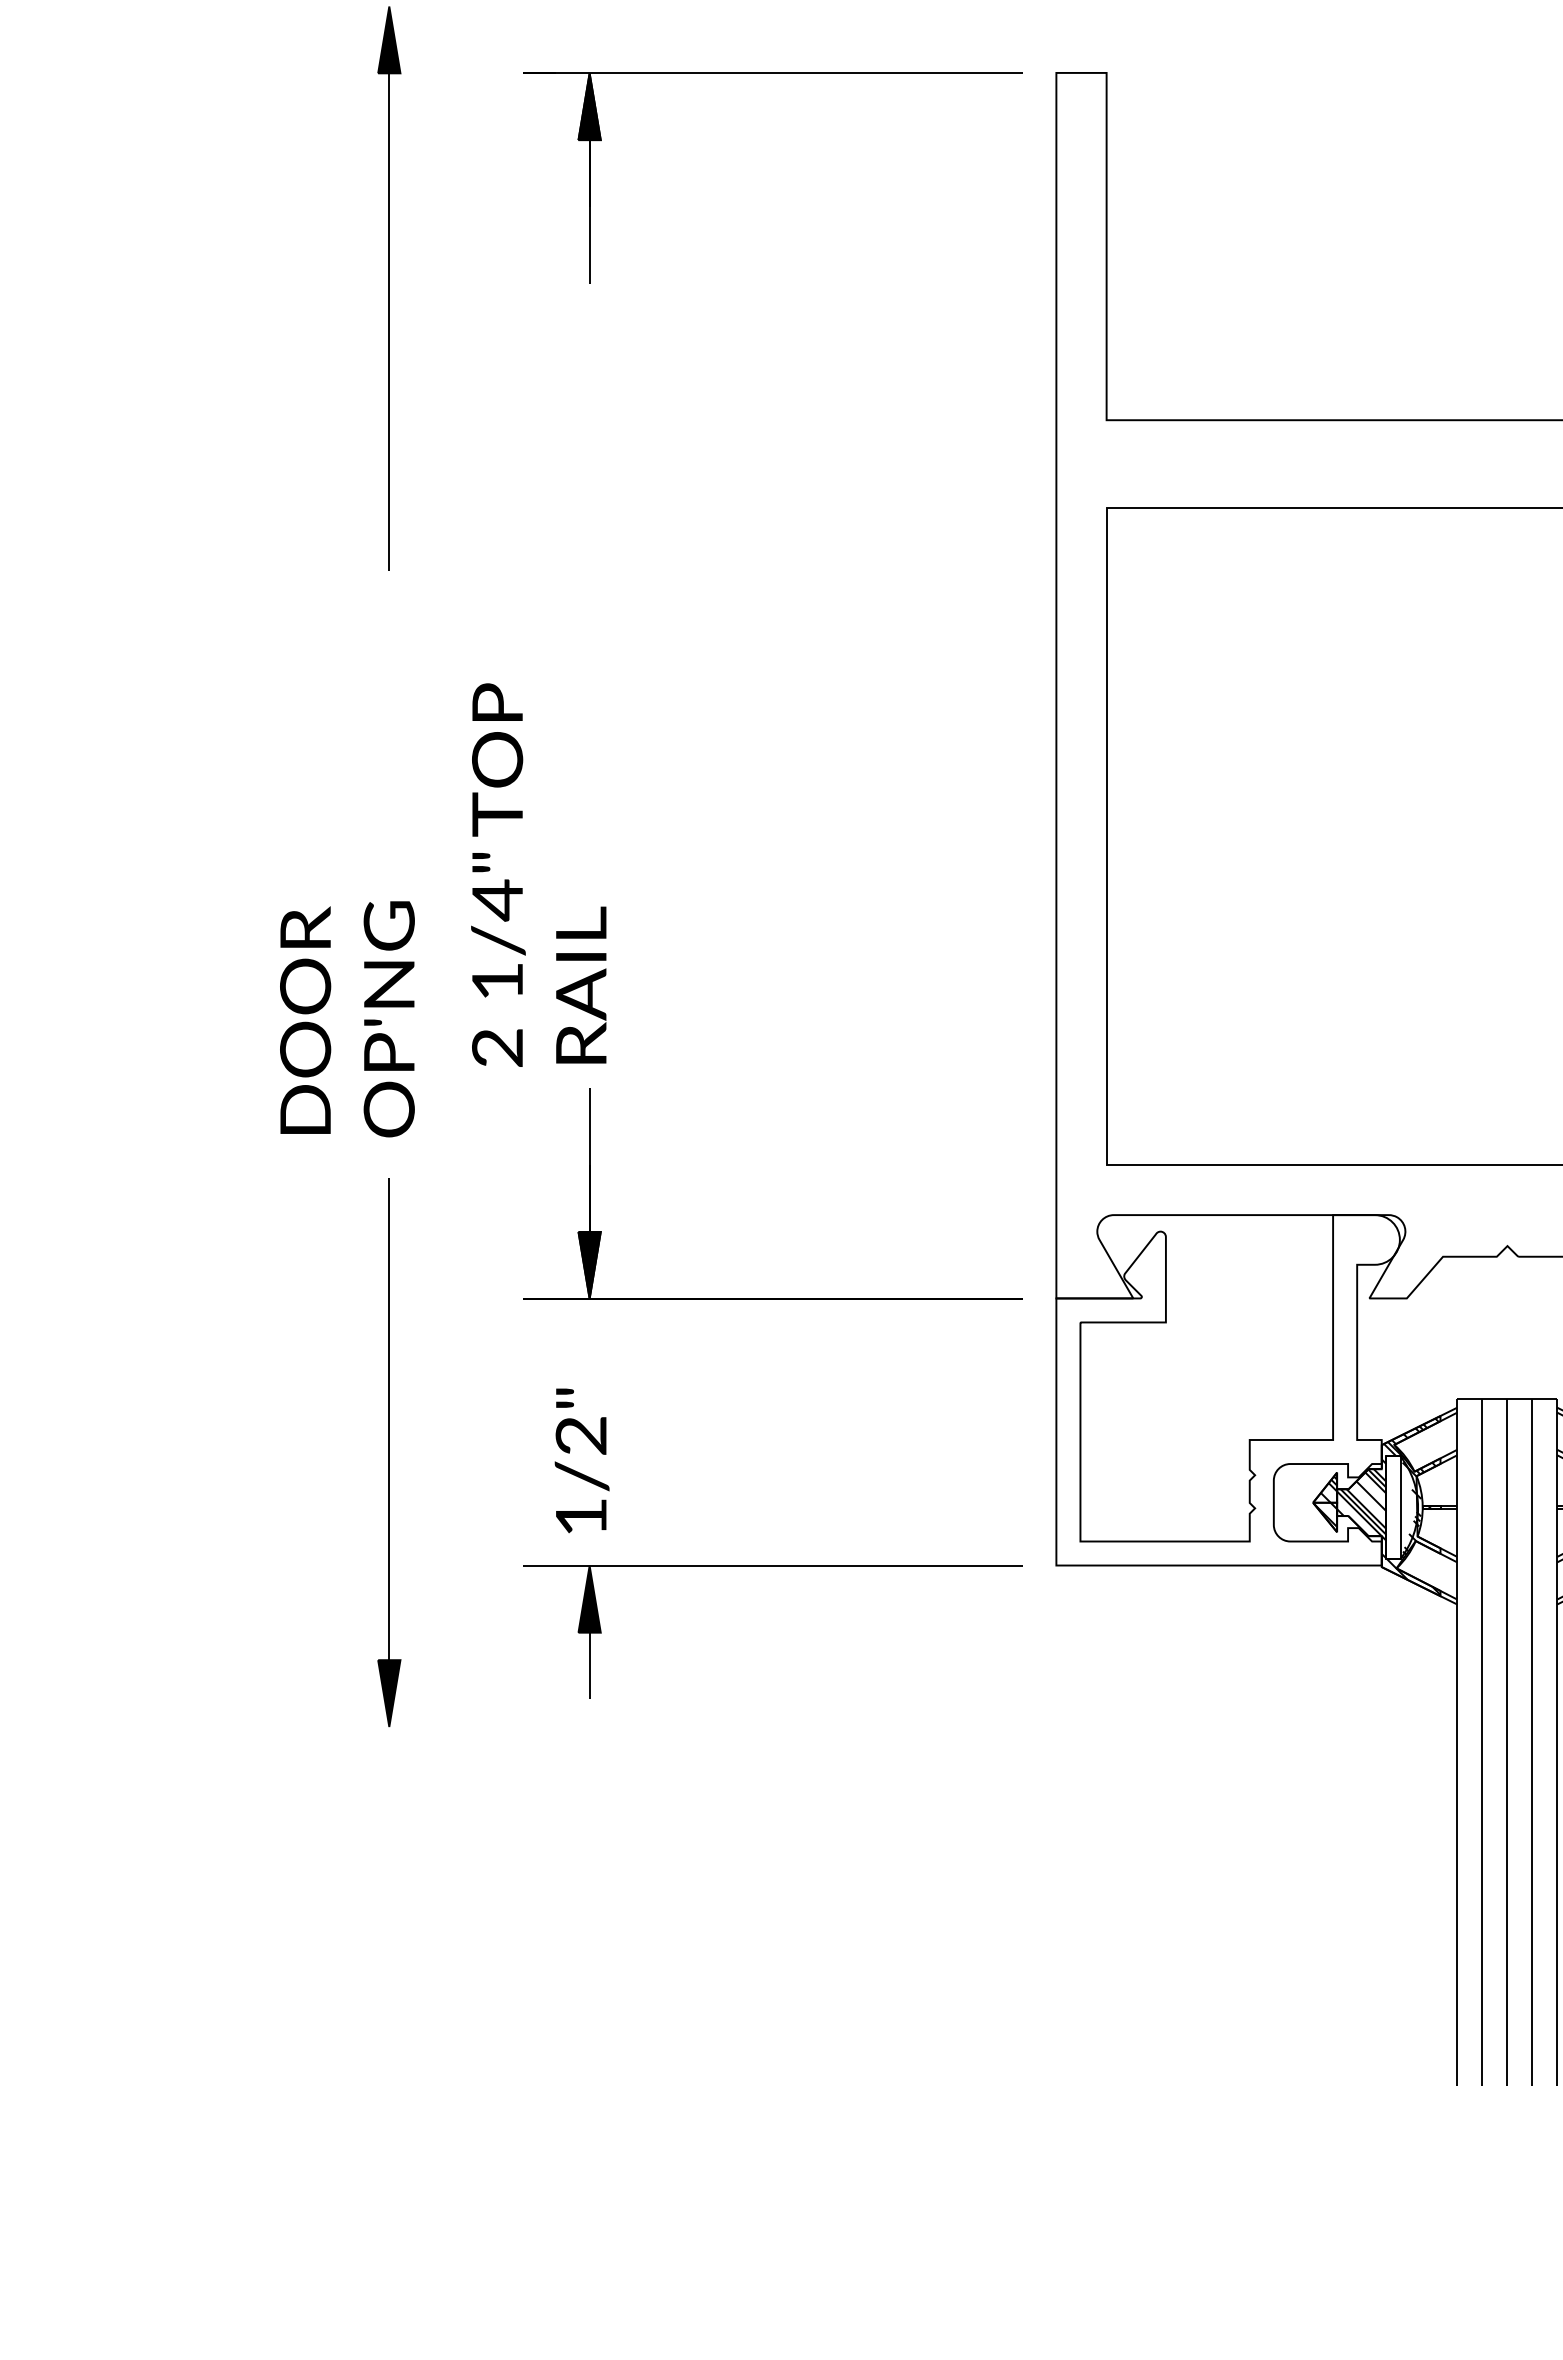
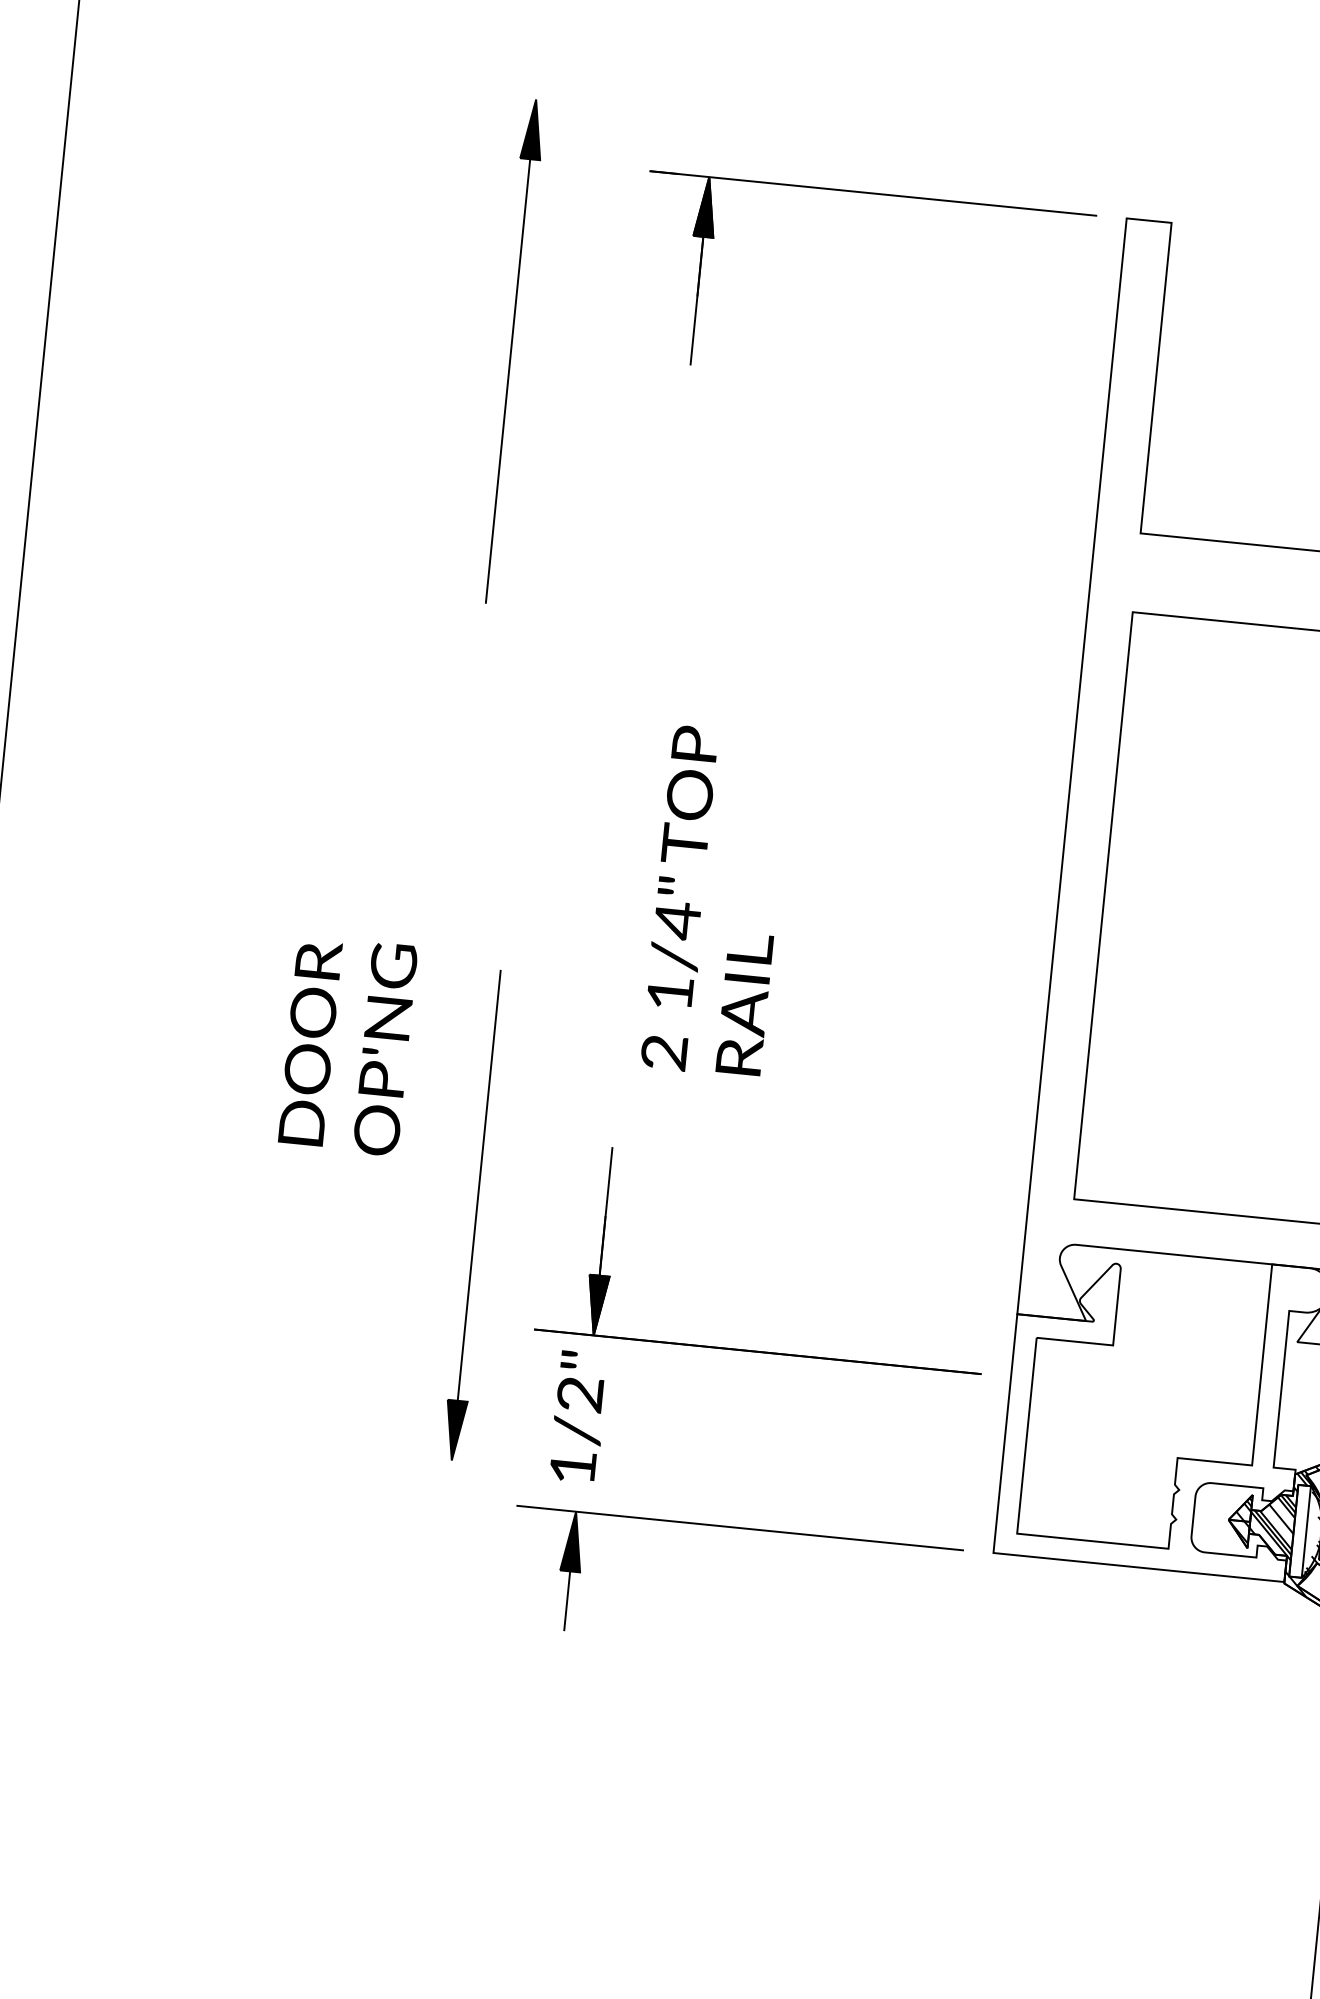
text: (538, 874) -> (716, 901), moved
text: (347, 1019) -> (347, 1046), moved
part: (772, 1298) -> (757, 1351), moved
part: (389, 1452) -> (476, 1215), moved

